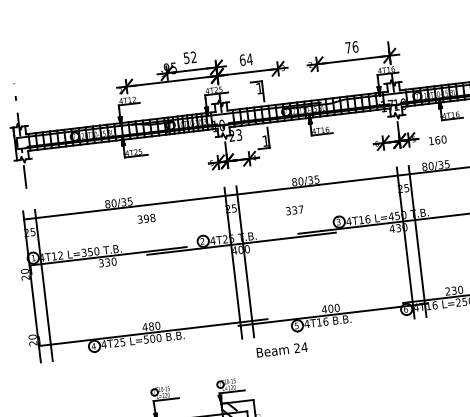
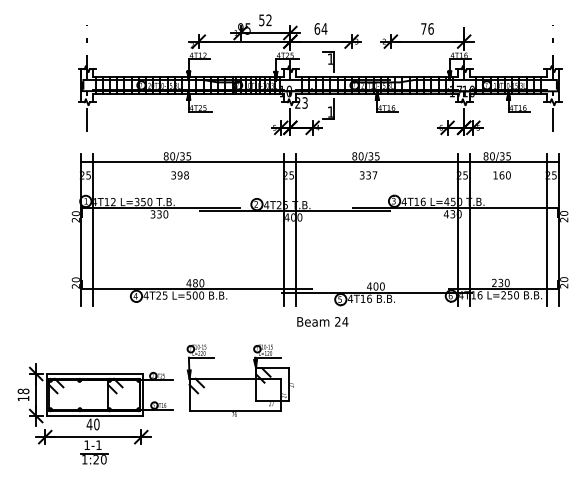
text: (437, 140) -> (501, 175), moved
text: (294, 210) -> (368, 175), moved
text: (145, 218) -> (179, 175), moved

